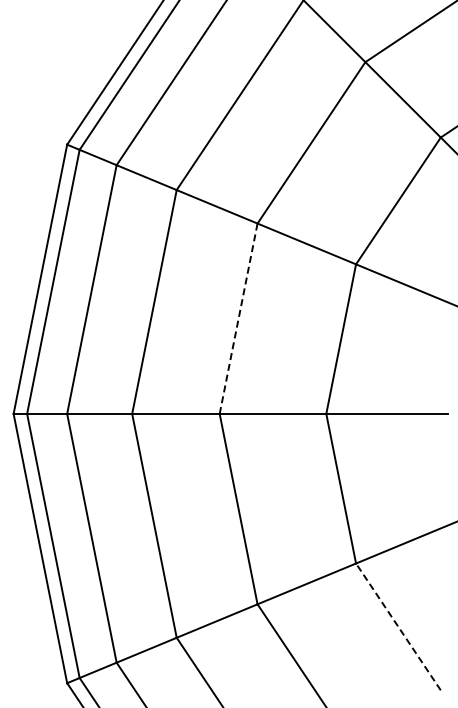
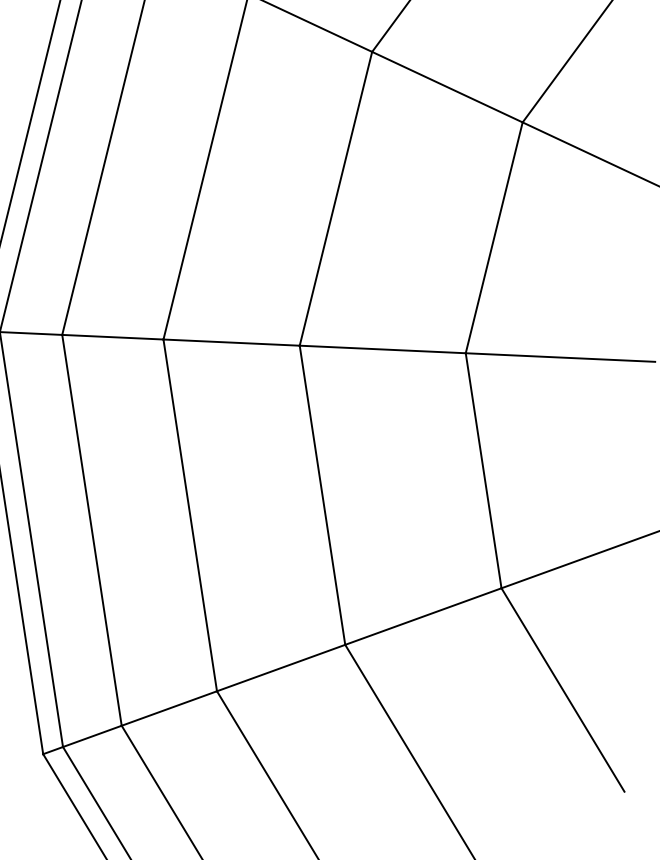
line: (238, 318) -> (335, 198), dashed -> solid
line: (398, 626) -> (563, 689), dashed -> solid

